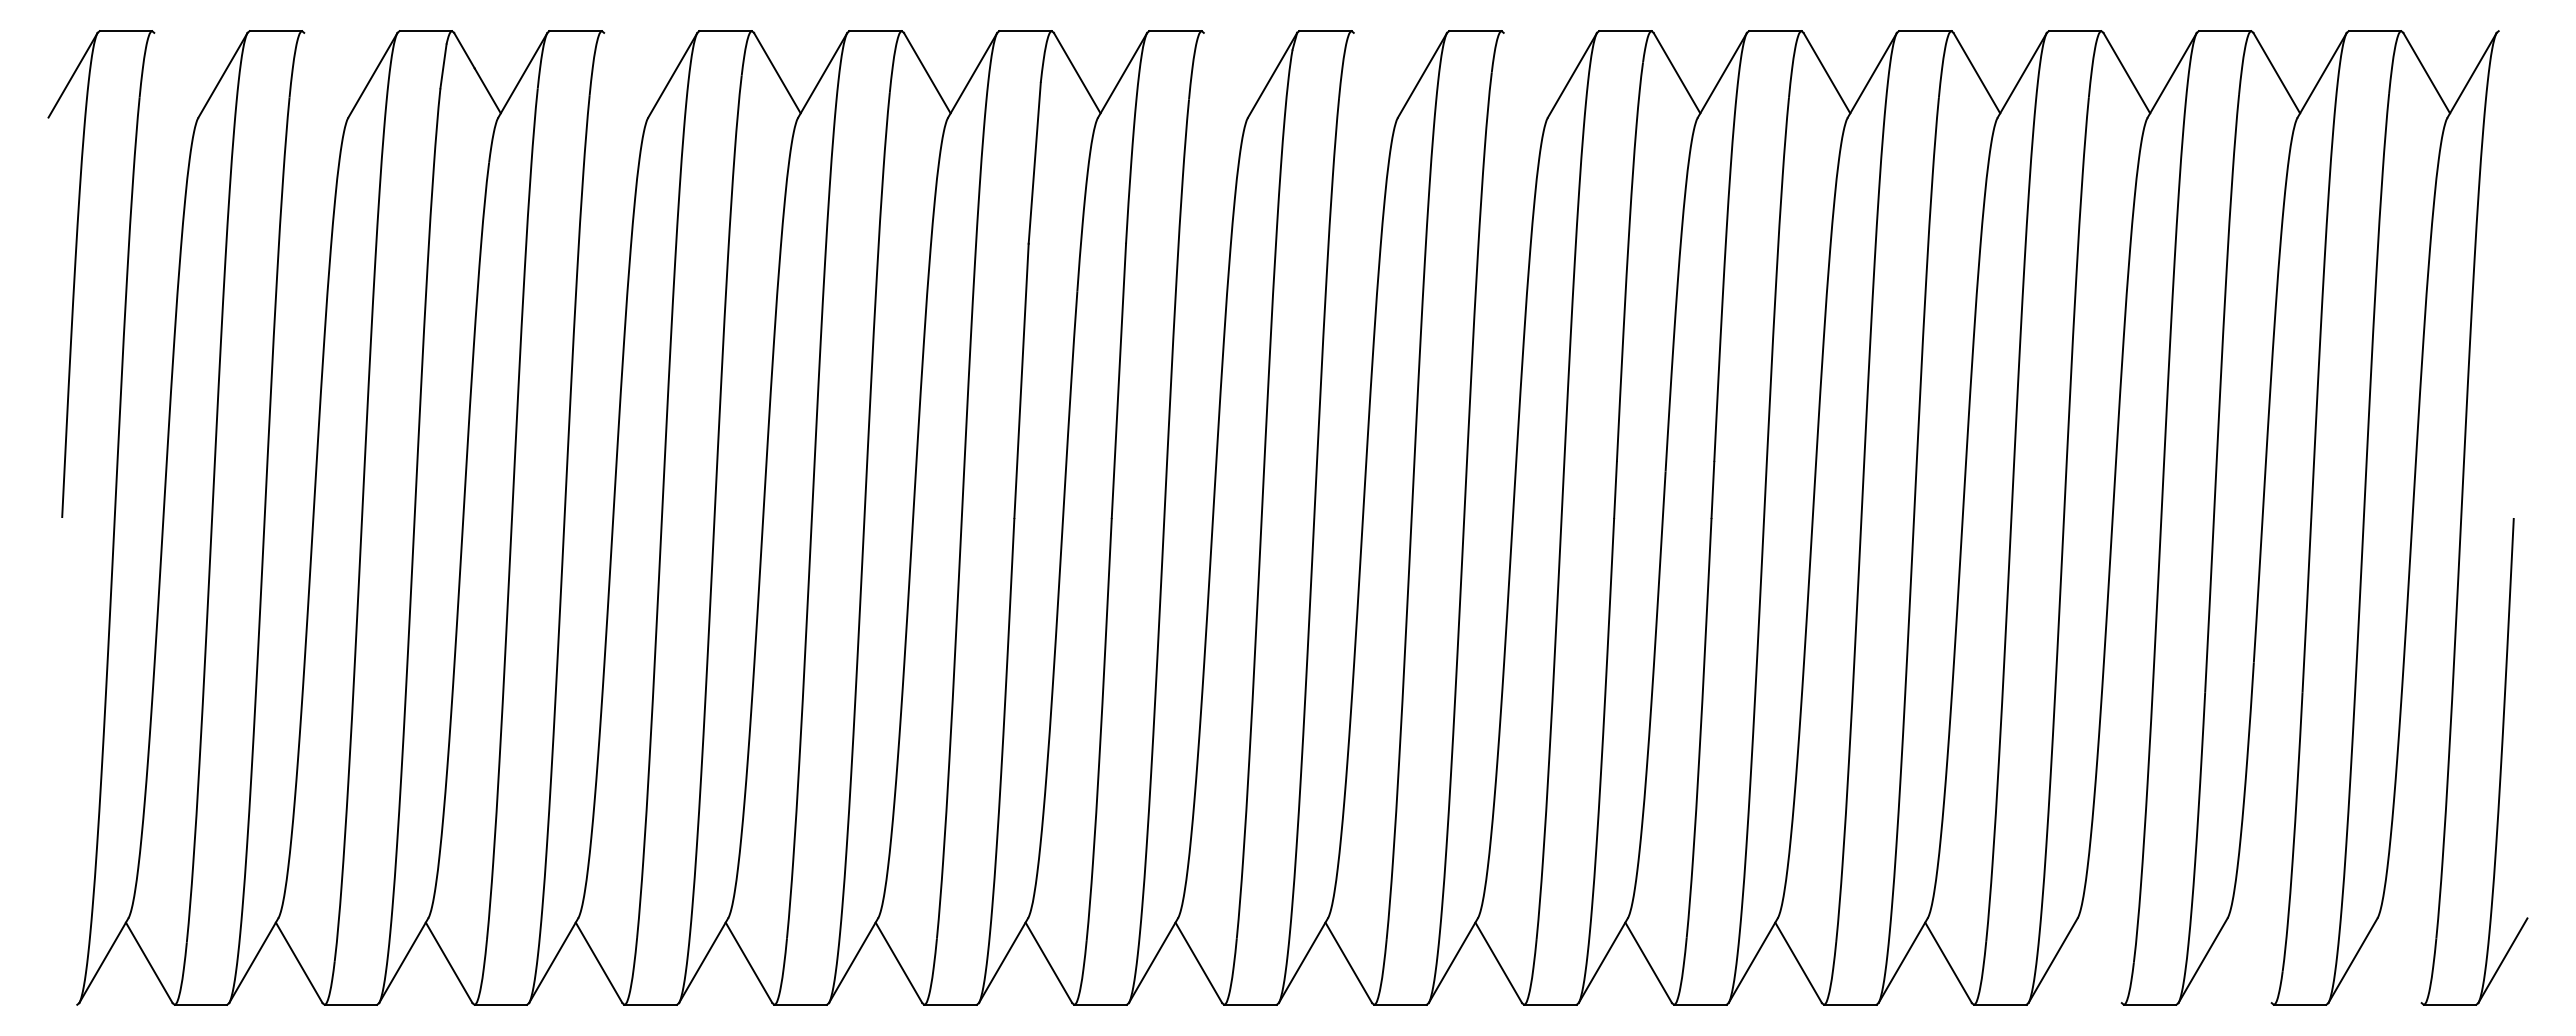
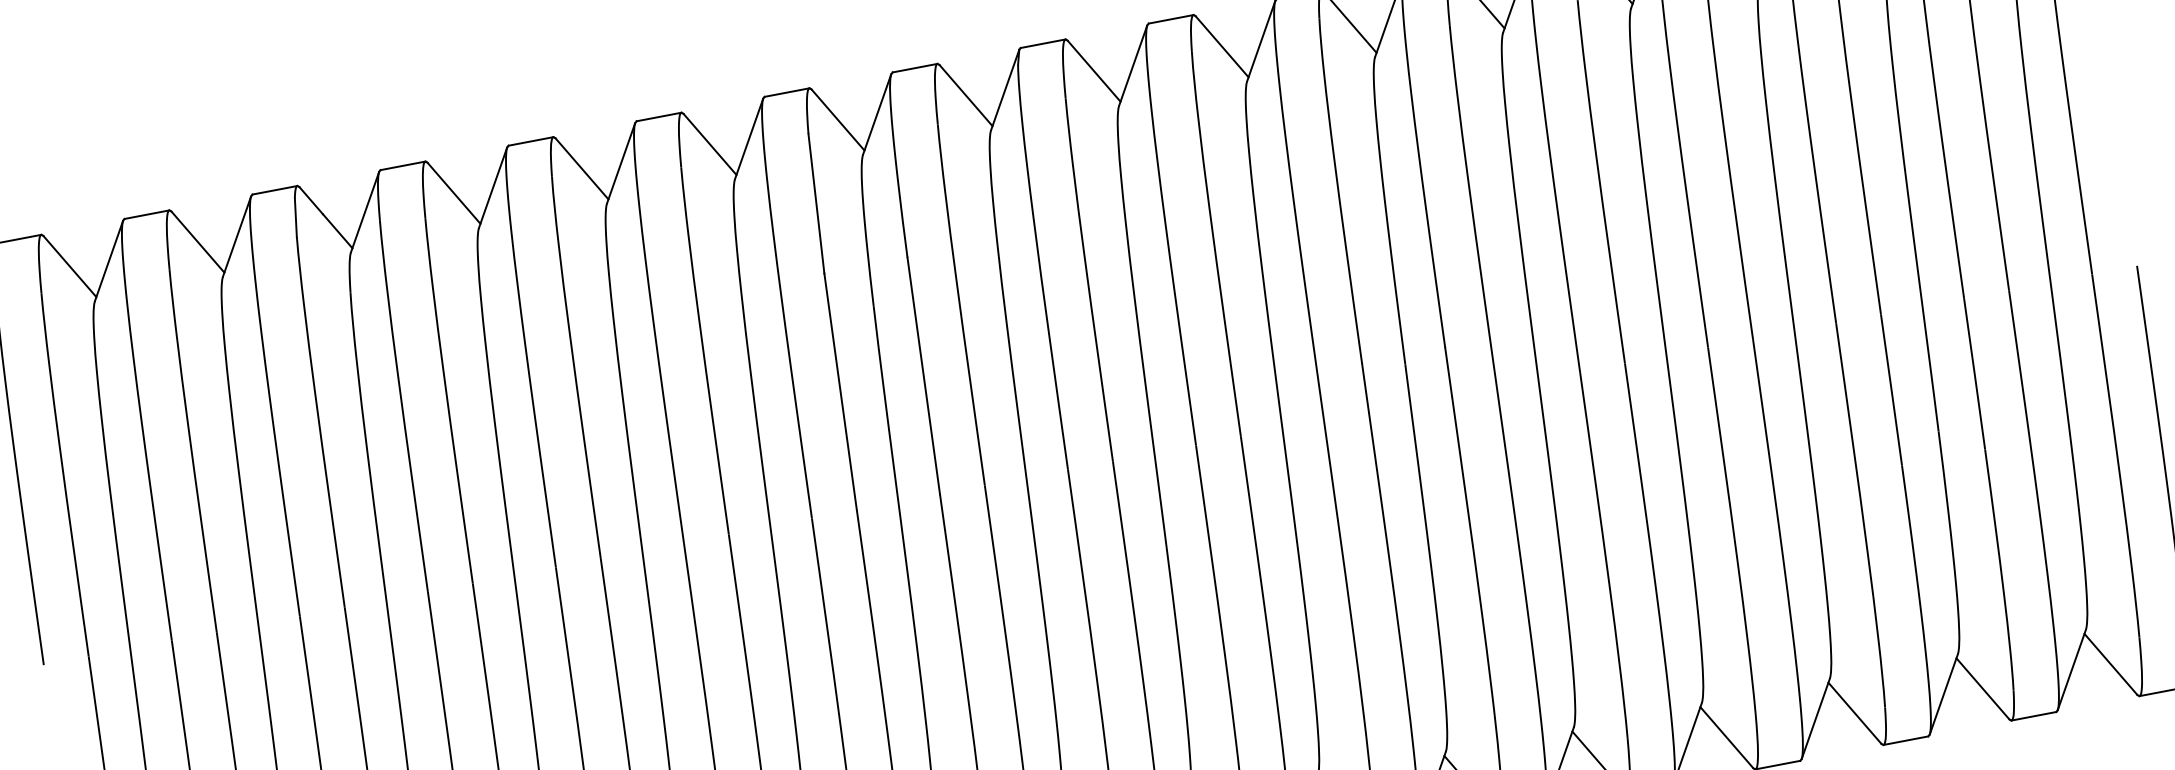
line: (177, 72) -> (69, 265), added
line: (327, 72) -> (197, 241), added
line: (627, 72) -> (453, 192), added
line: (1226, 72) -> (965, 95), added
line: (1376, 72) -> (1093, 70), added
line: (1526, 72) -> (1221, 46), added
line: (2098, 962) -> (1854, 713), added
line: (2248, 962) -> (1982, 688), added
line: (2398, 962) -> (2110, 664), added

